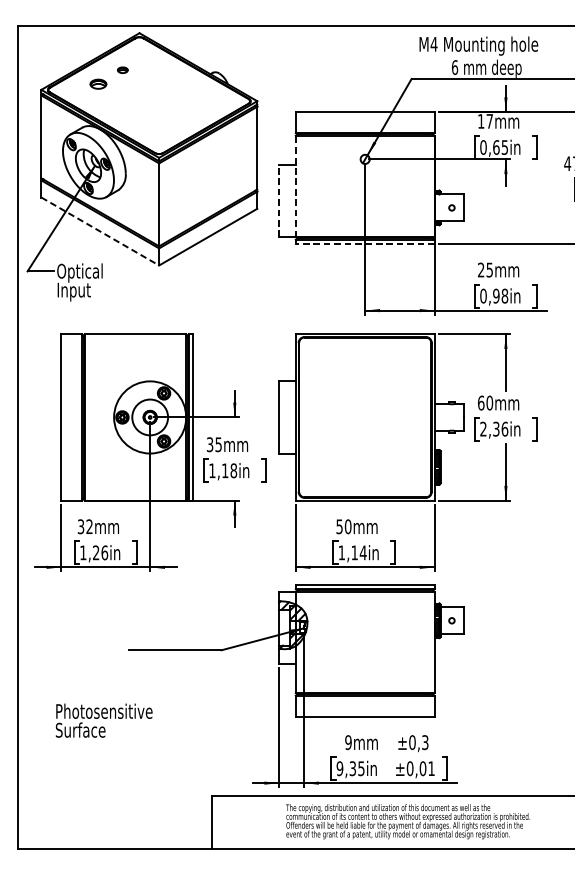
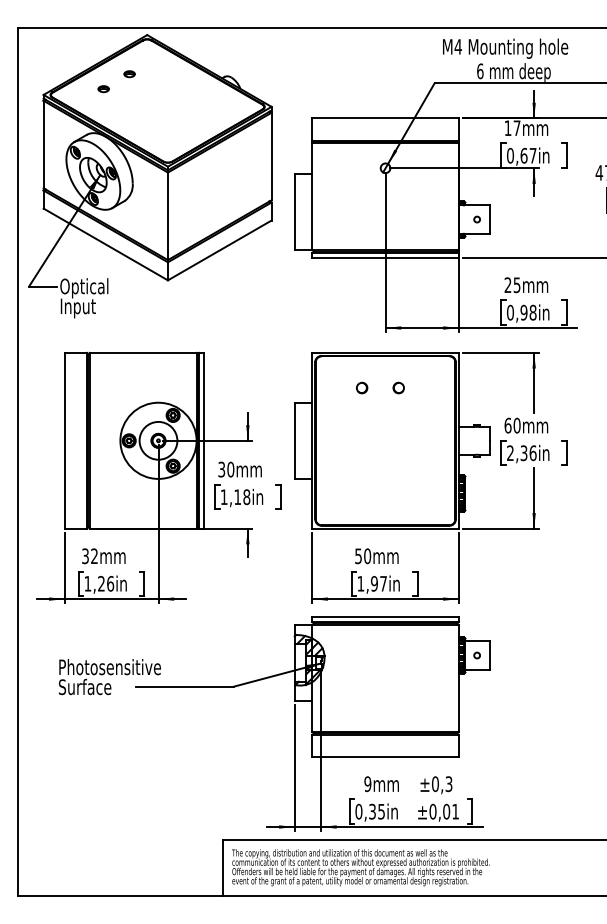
part: (98, 84) -> (103, 89), size x0.62
text: (504, 147) -> (532, 155), 0,65in -> 0,67in
line: (296, 186) -> (312, 196), dashed -> solid
line: (278, 200) -> (294, 211), dashed -> solid
line: (99, 231) -> (105, 244), dashed -> solid
line: (365, 243) -> (385, 257), dashed -> solid
part: (343, 366) -> (362, 387), added
part: (377, 366) -> (398, 387), added
text: (218, 444) -> (230, 469), 35mm -> 30mm
text: (359, 552) -> (379, 583), 1,14in -> 1,97in
text: (103, 721) -> (109, 677), moved
text: (339, 768) -> (358, 811), 9,35in -> 0,35in
text: (407, 821) -> (360, 867), moved

